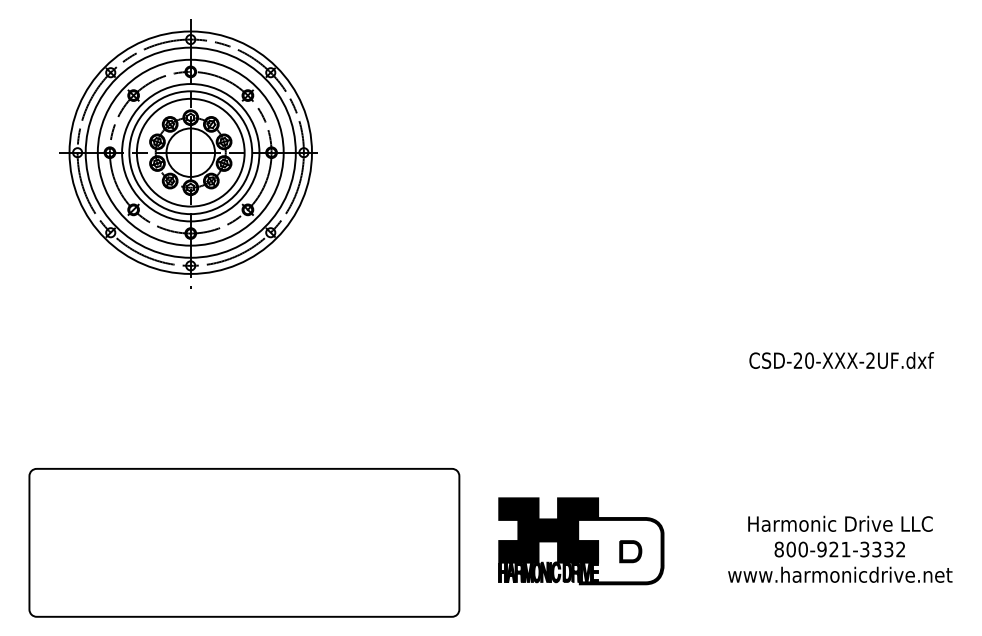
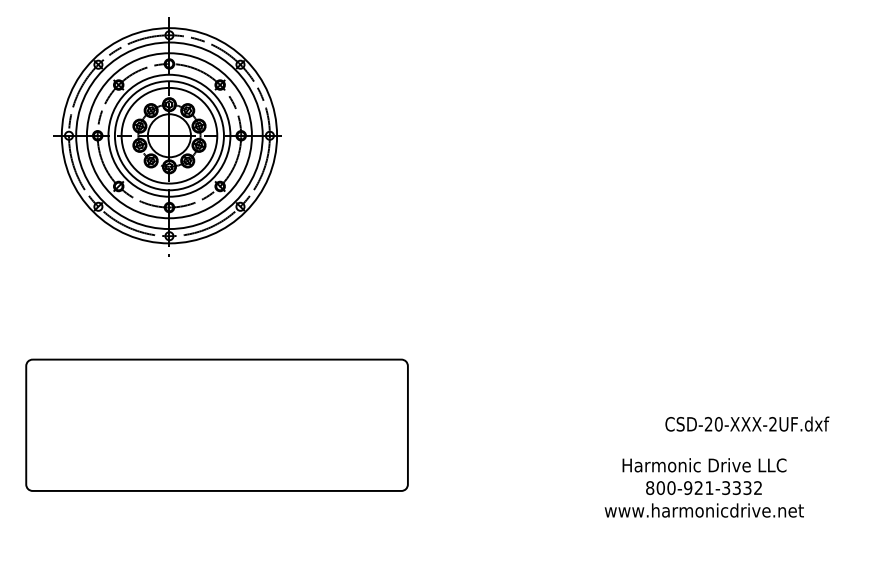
text: (841, 360) -> (747, 424), moved
part: (581, 541) -> (516, 480), removed
part: (244, 542) -> (217, 424), moved
text: (840, 548) -> (704, 487), moved

